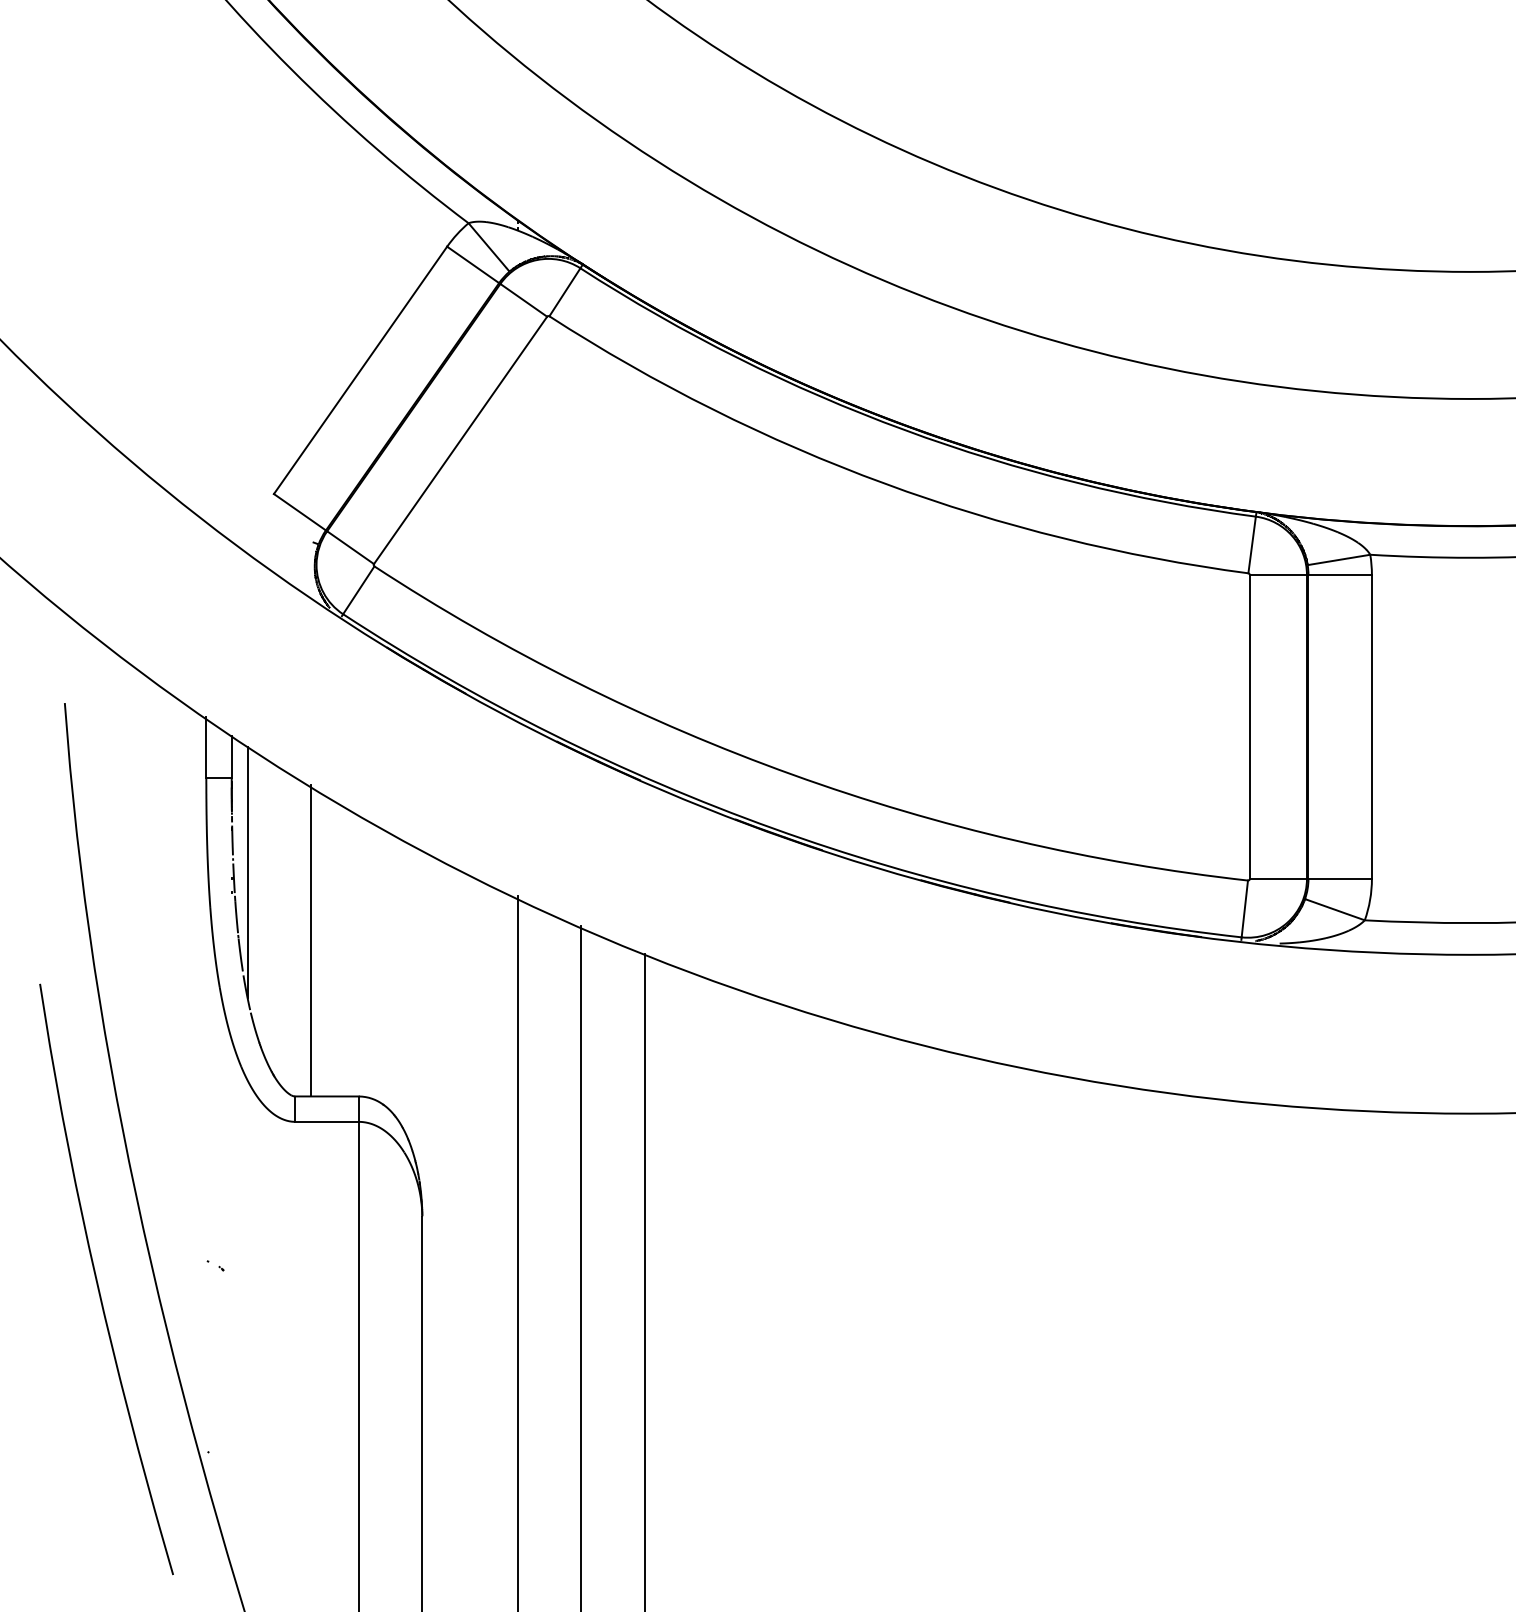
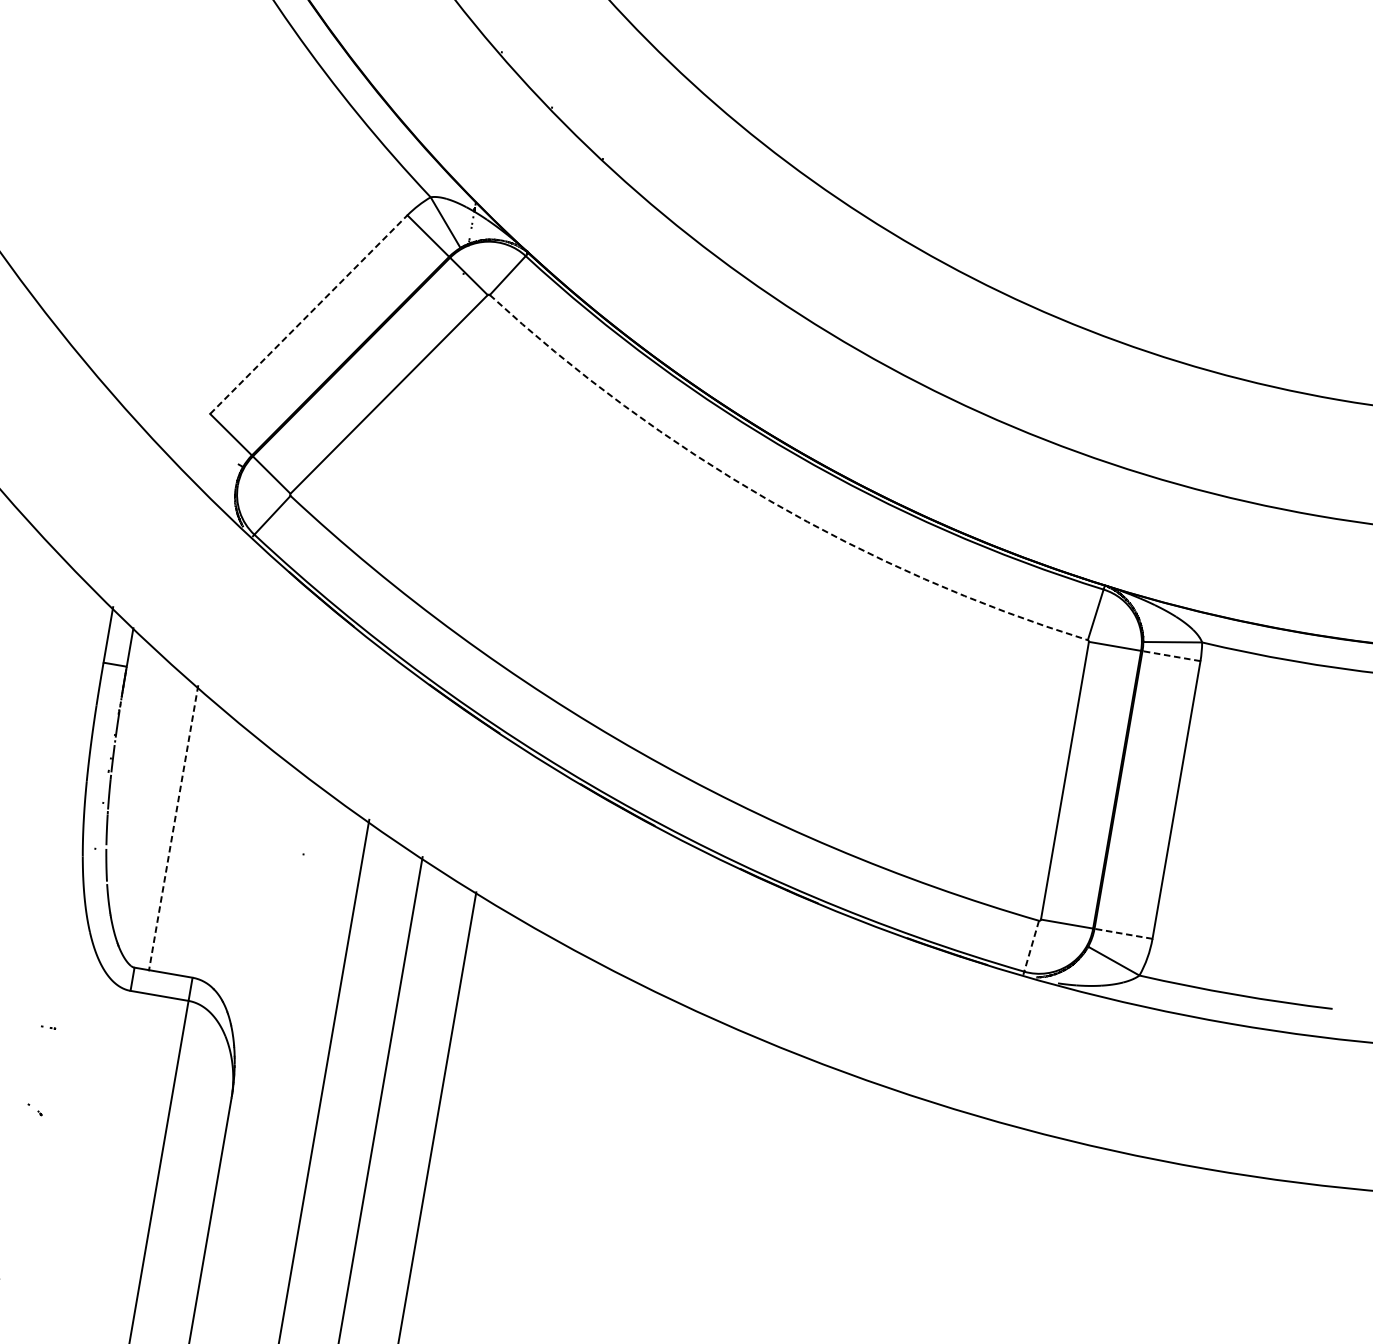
line: (360, 370) -> (308, 314), solid -> dashed
arc: (884, 483) -> (769, 500), solid -> dashed
line: (1340, 574) -> (1171, 655), solid -> dashed
line: (247, 872) -> (126, 755), removed
line: (1340, 878) -> (1123, 933), solid -> dashed
line: (1244, 908) -> (1031, 945), solid -> dashed
line: (311, 940) -> (174, 827), solid -> dashed

